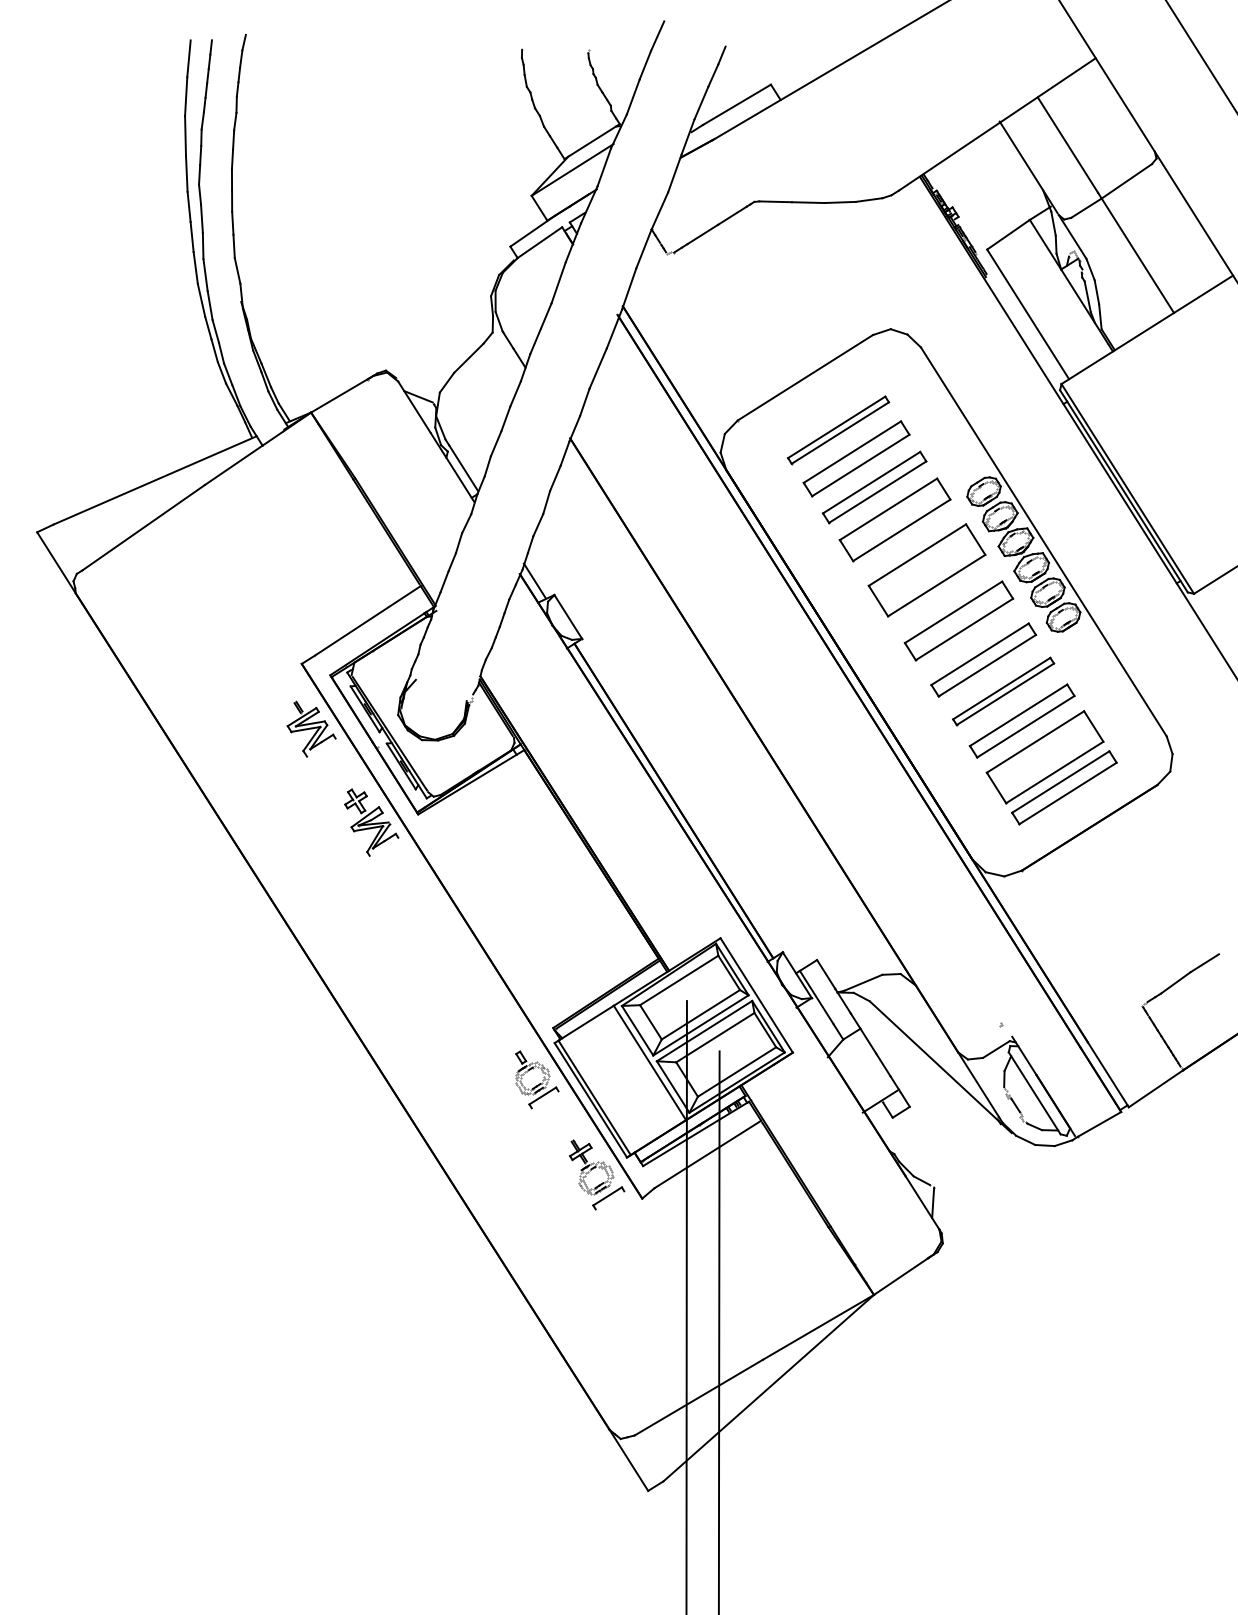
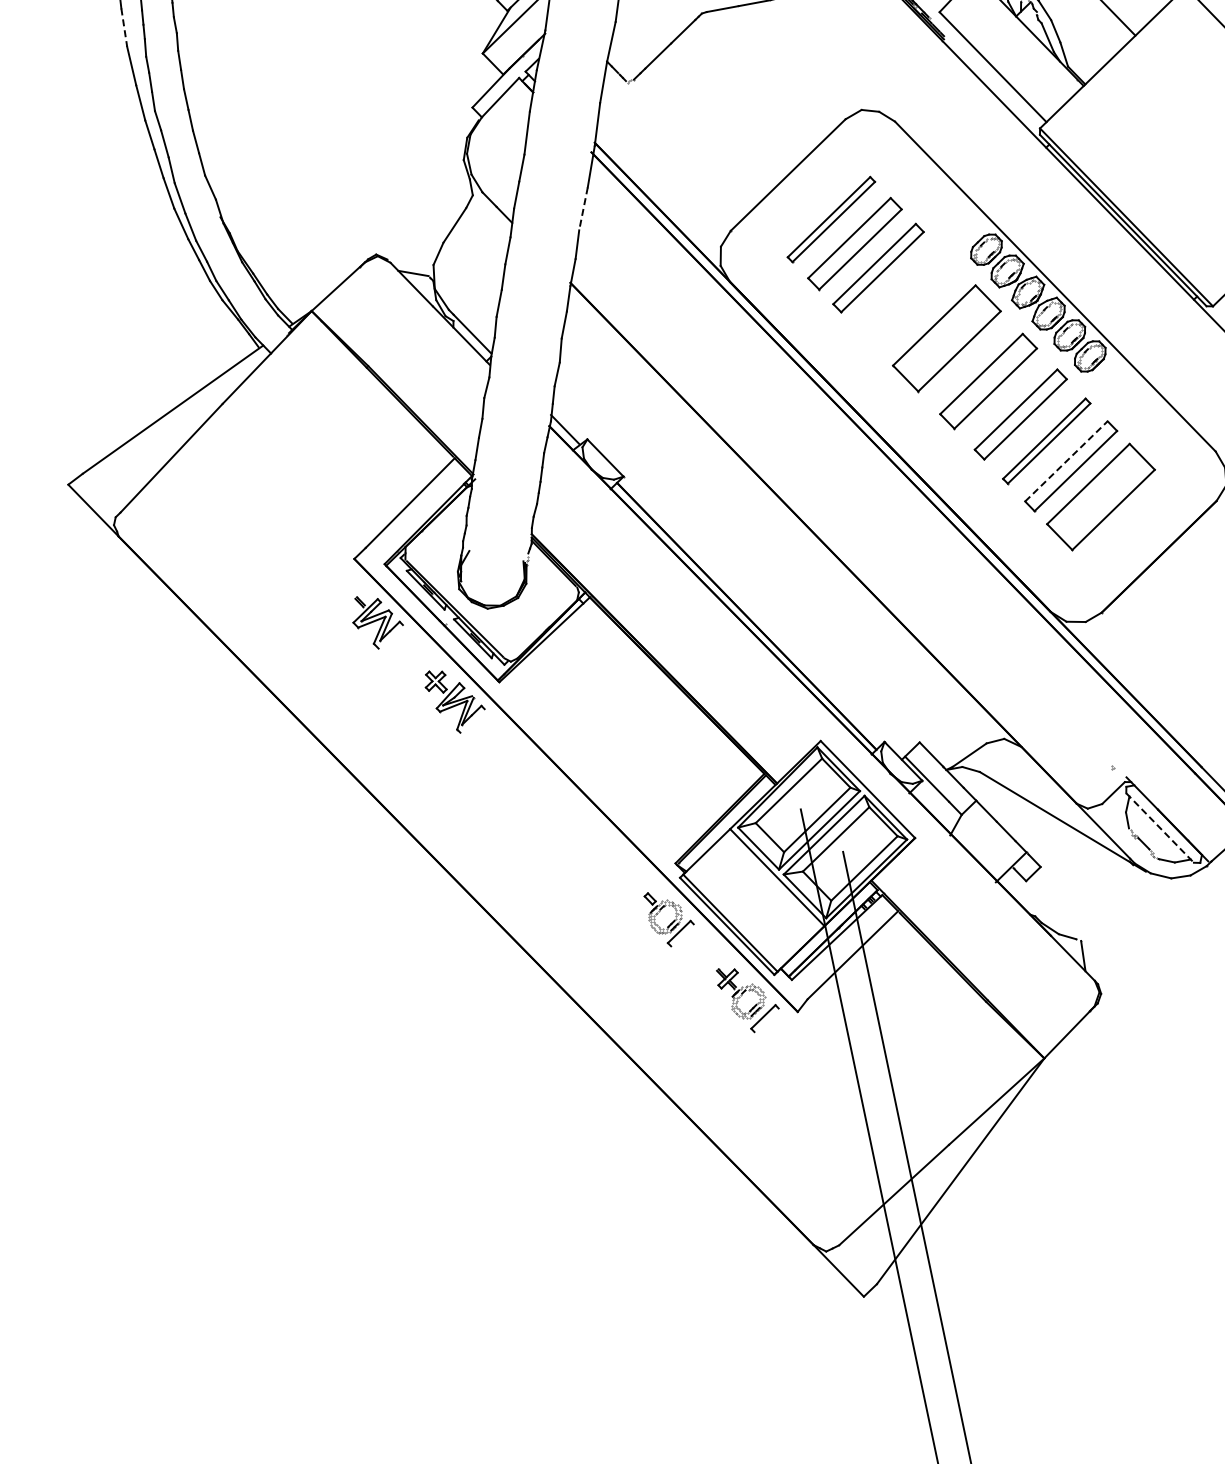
line: (186, 97) -> (124, 28), solid -> dashed
line: (598, 368) -> (583, 208), solid -> dashed
part: (894, 519) -> (904, 295), removed
line: (1018, 715) -> (1066, 461), solid -> dashed
part: (1064, 787) -> (1126, 522), removed
line: (1034, 1093) -> (1159, 828), solid -> dashed

